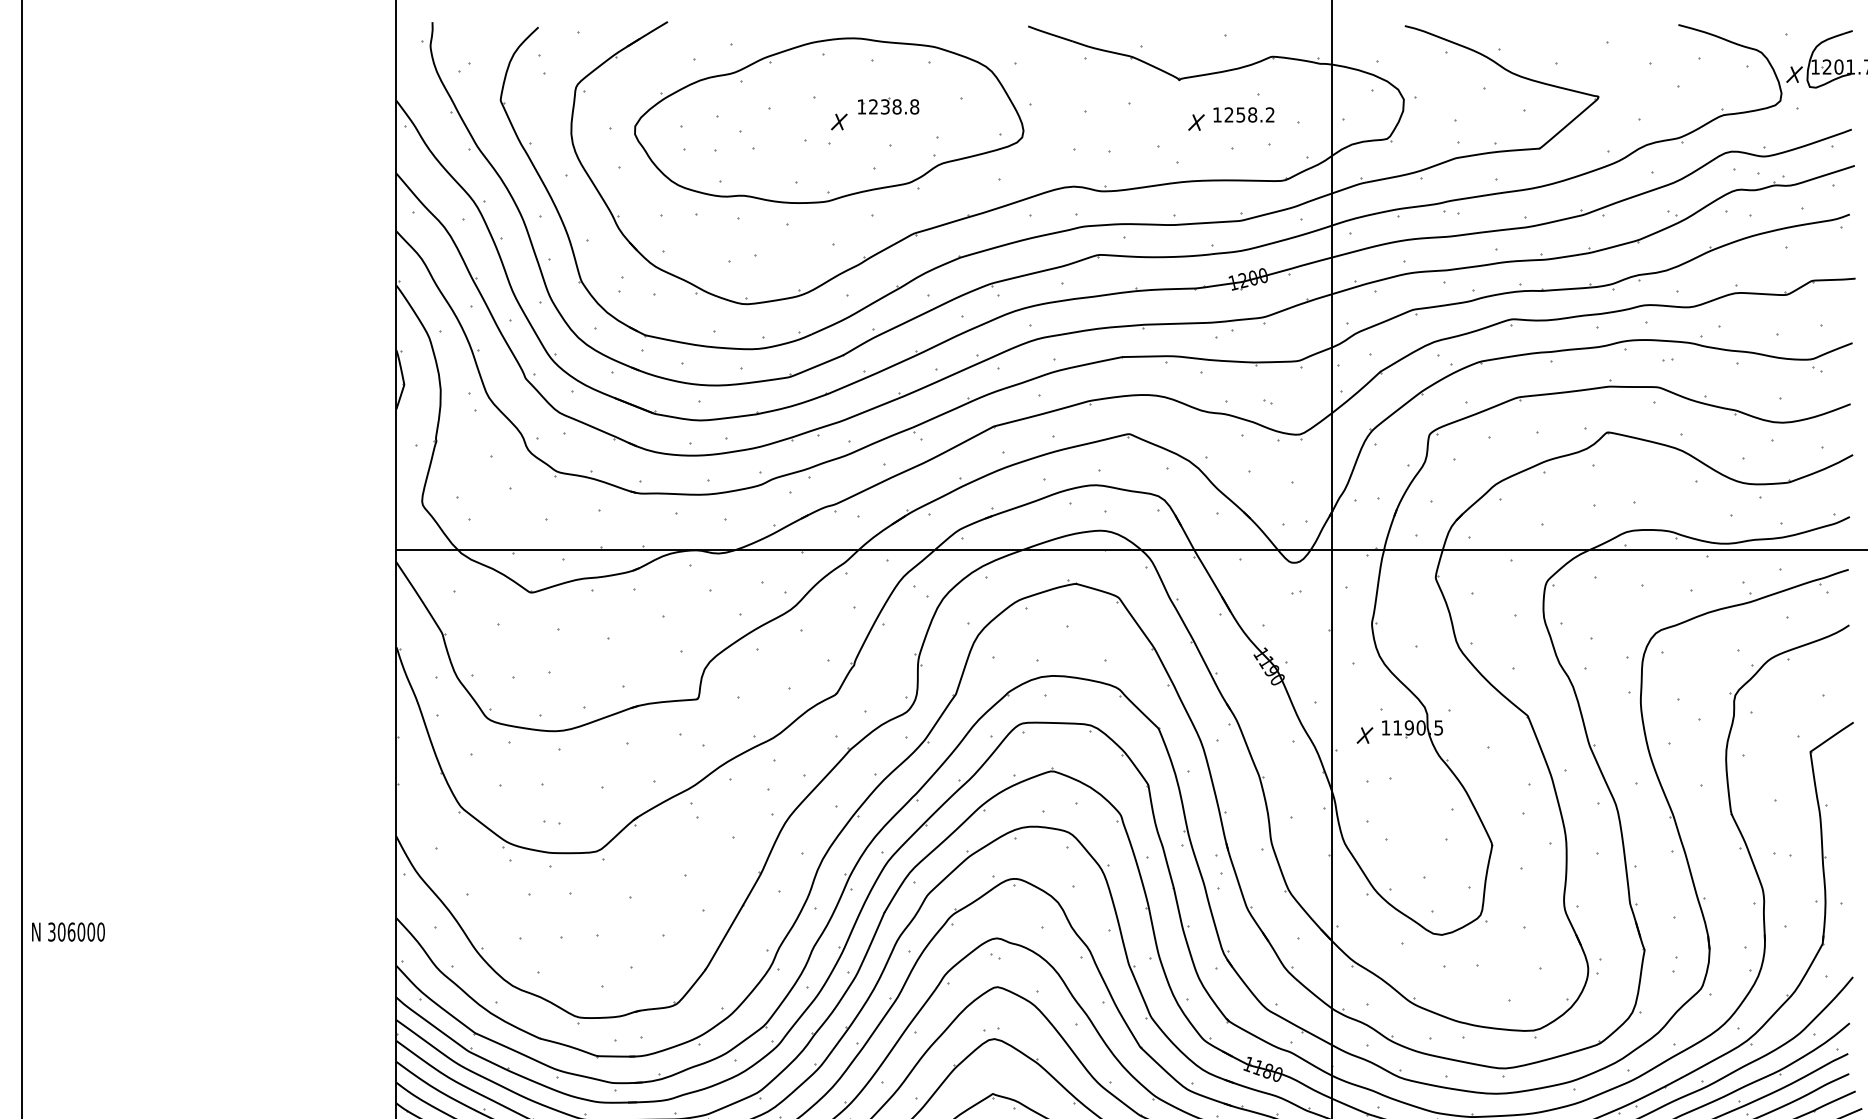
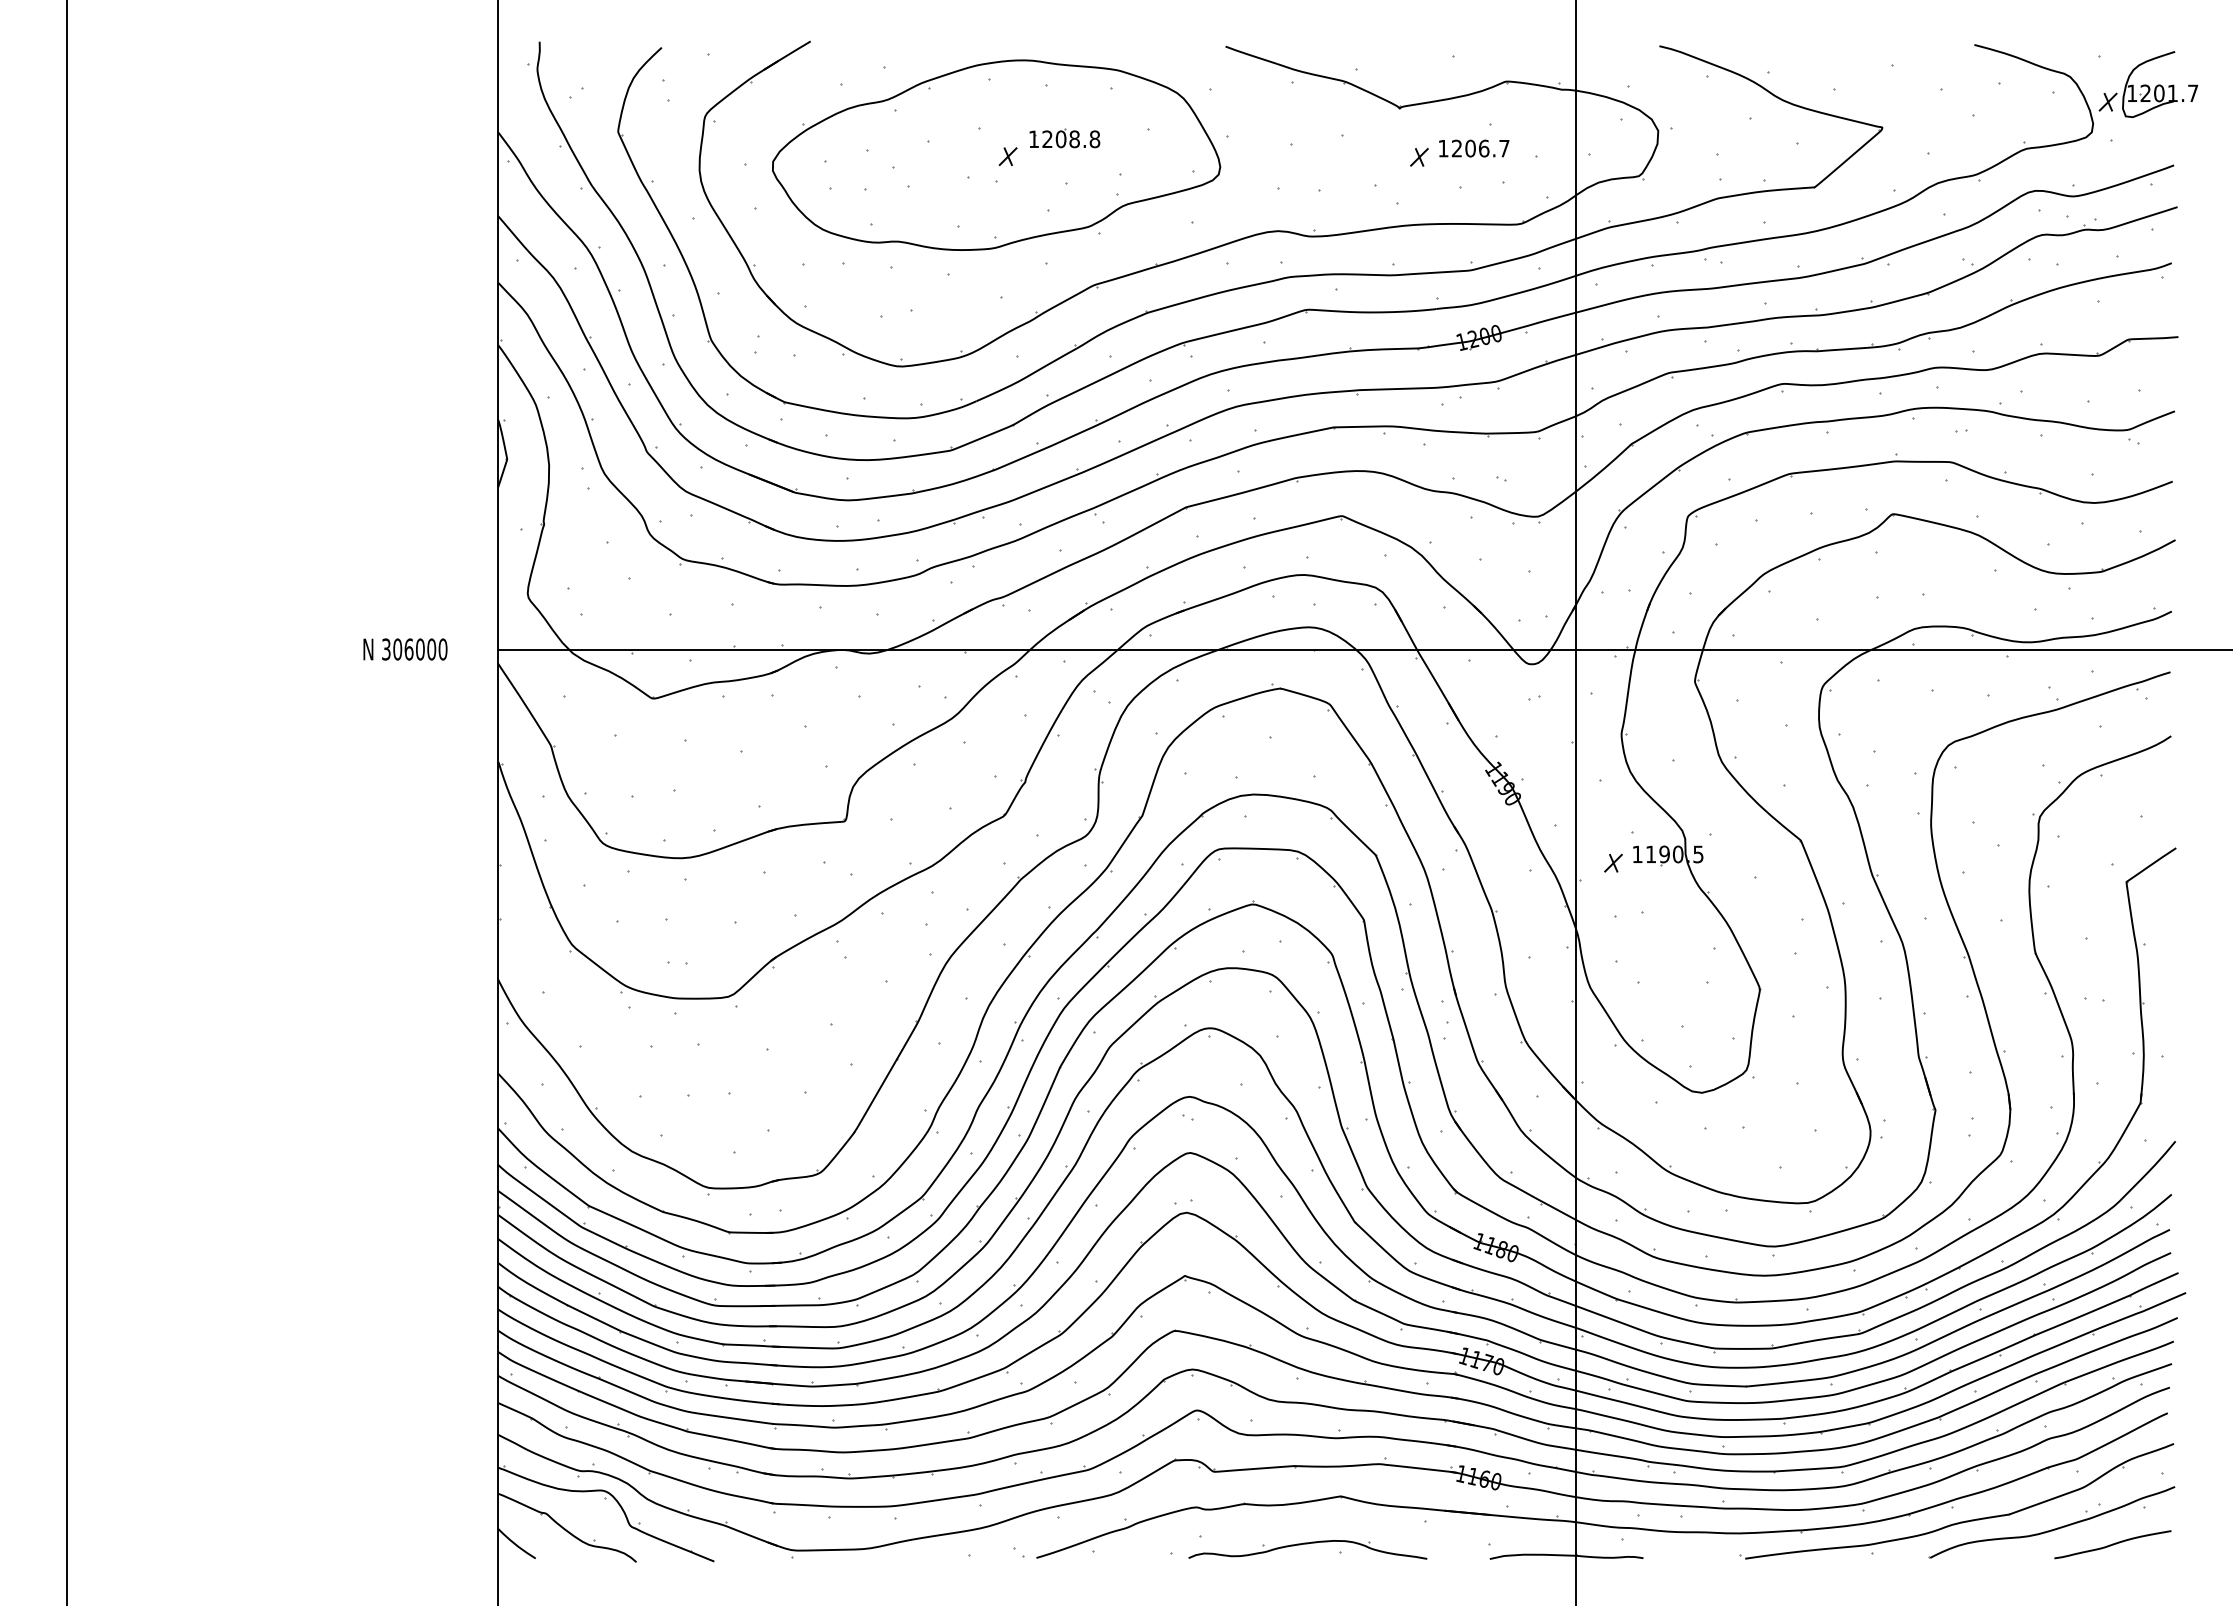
text: (884, 107) -> (1060, 139), 1238.8 -> 1208.8
text: (1255, 114) -> (1487, 148), 1258.2 -> 1206.7
text: (68, 932) -> (405, 649), moved

